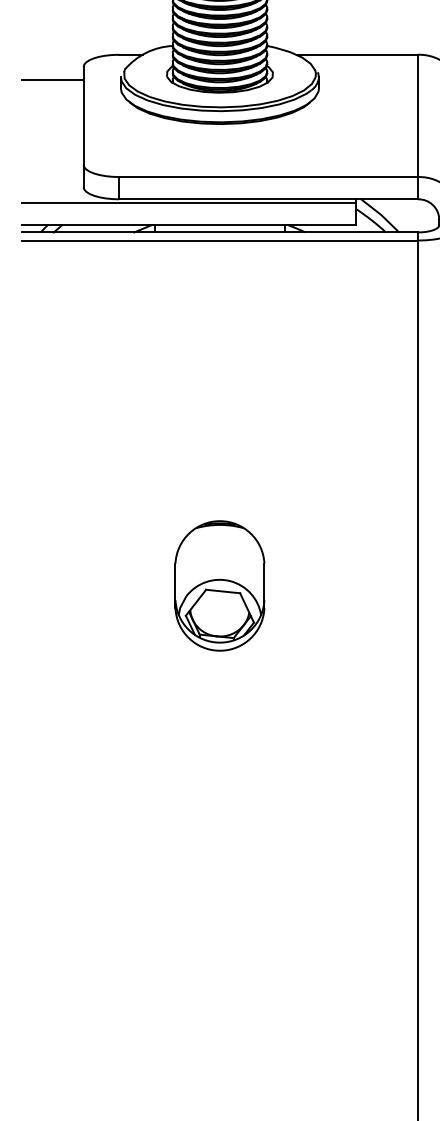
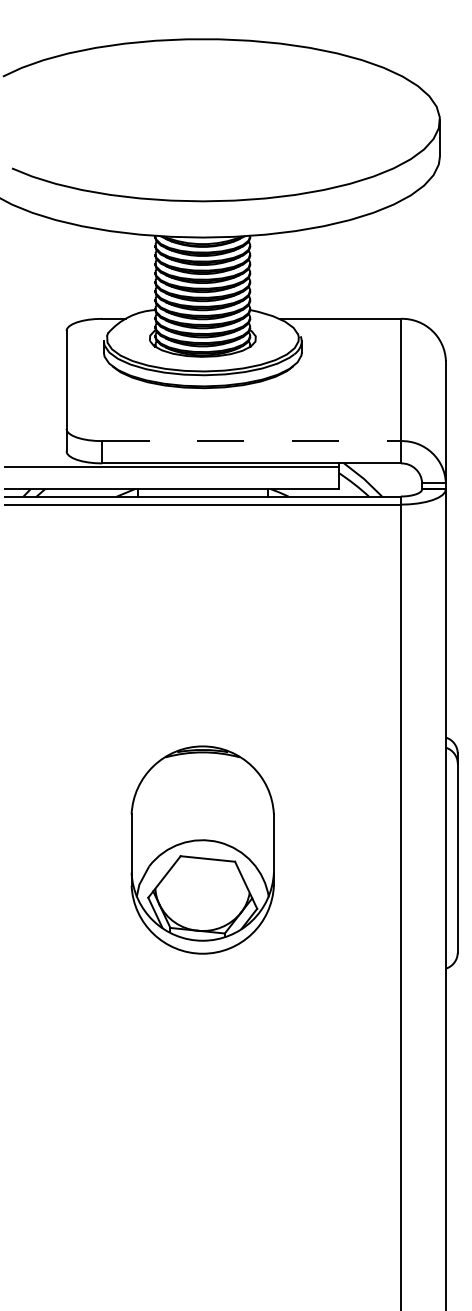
line: (52, 80) -> (35, 344), removed
line: (268, 177) -> (251, 441), solid -> dashed
part: (219, 585) -> (202, 849), size x1.6

